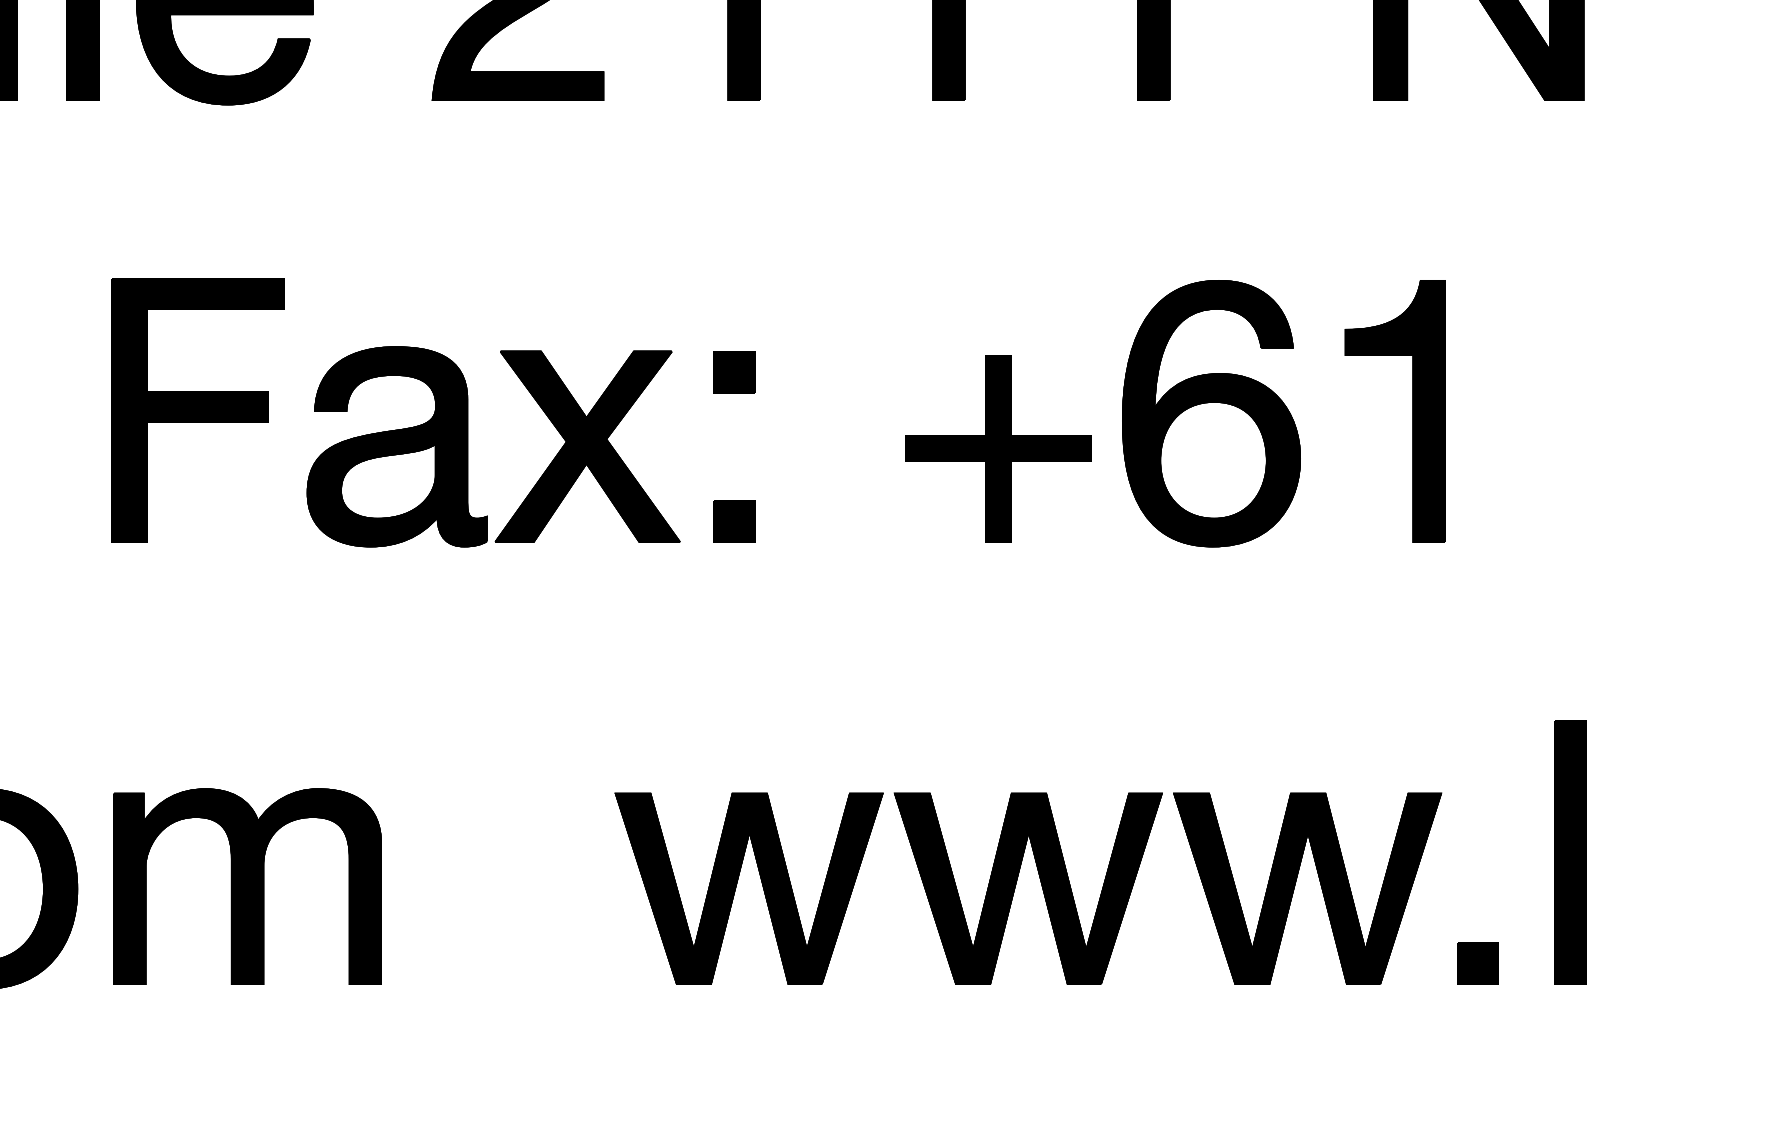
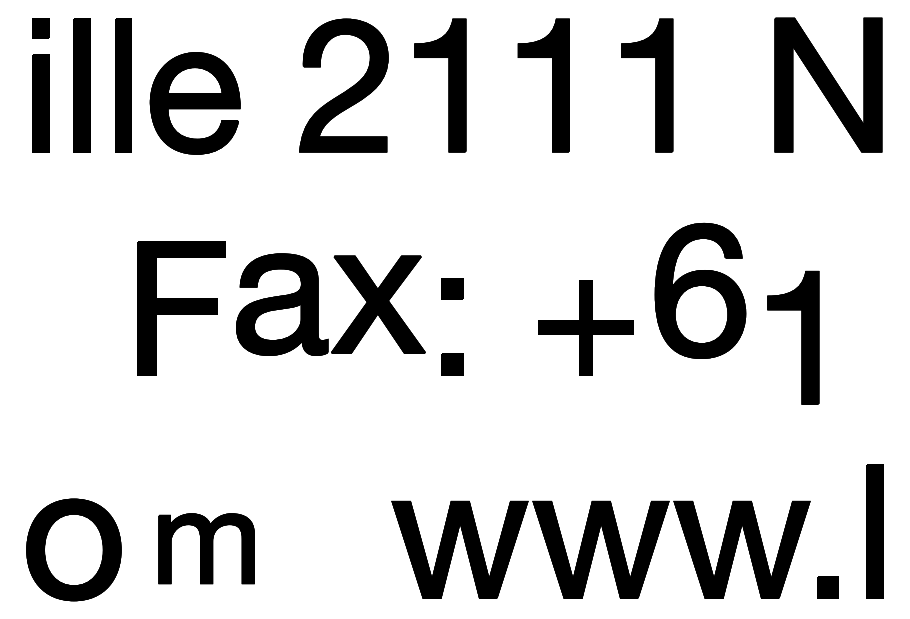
part: (1411, 410) -> (801, 337), moved
part: (1211, 412) -> (700, 290), moved
part: (469, 446) -> (318, 304), moved
part: (247, 886) -> (206, 548), size x0.7

